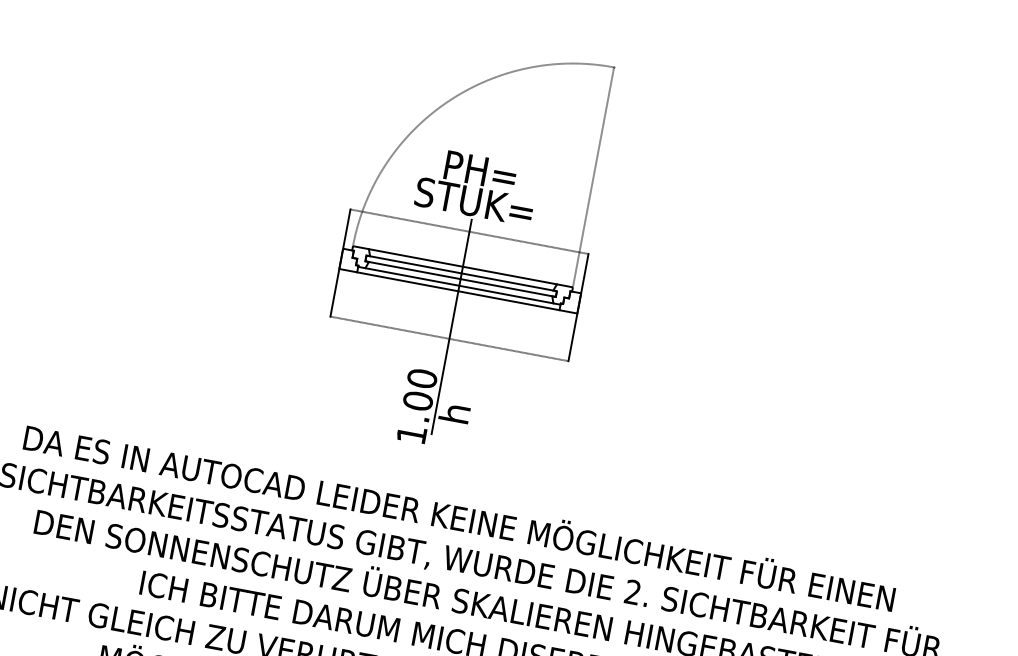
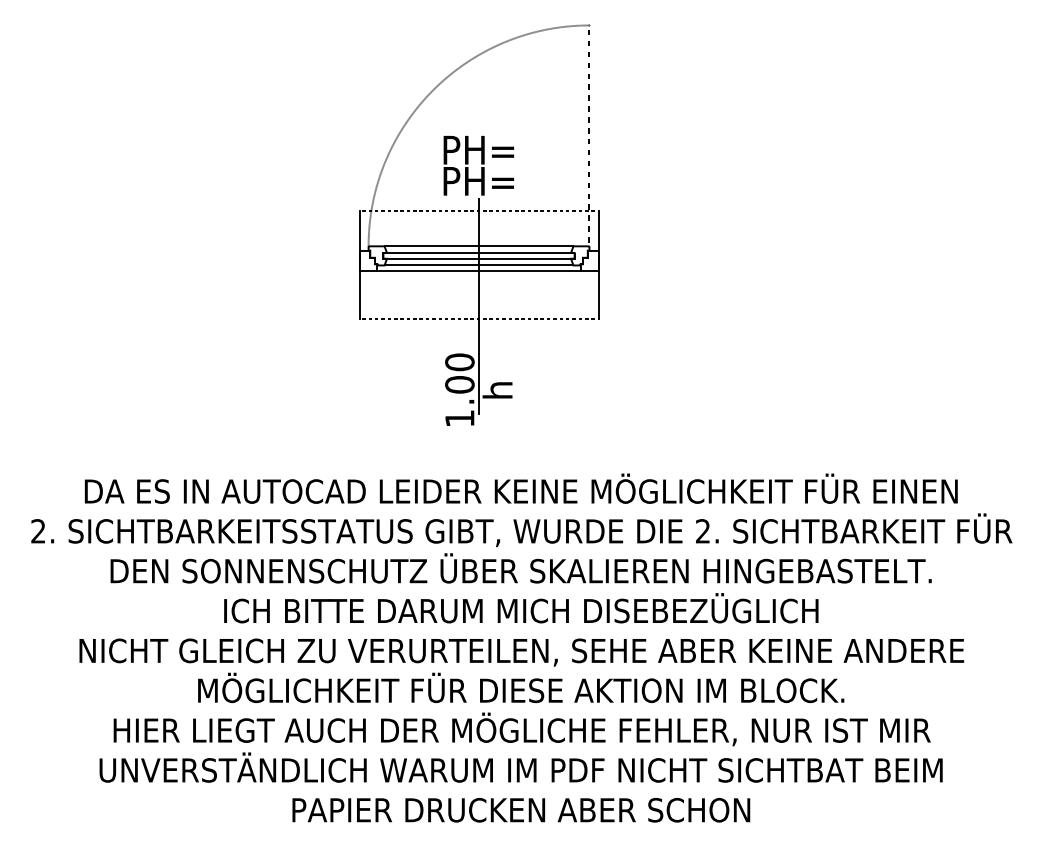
text: (474, 202) -> (478, 181), STUK= -> PH=

